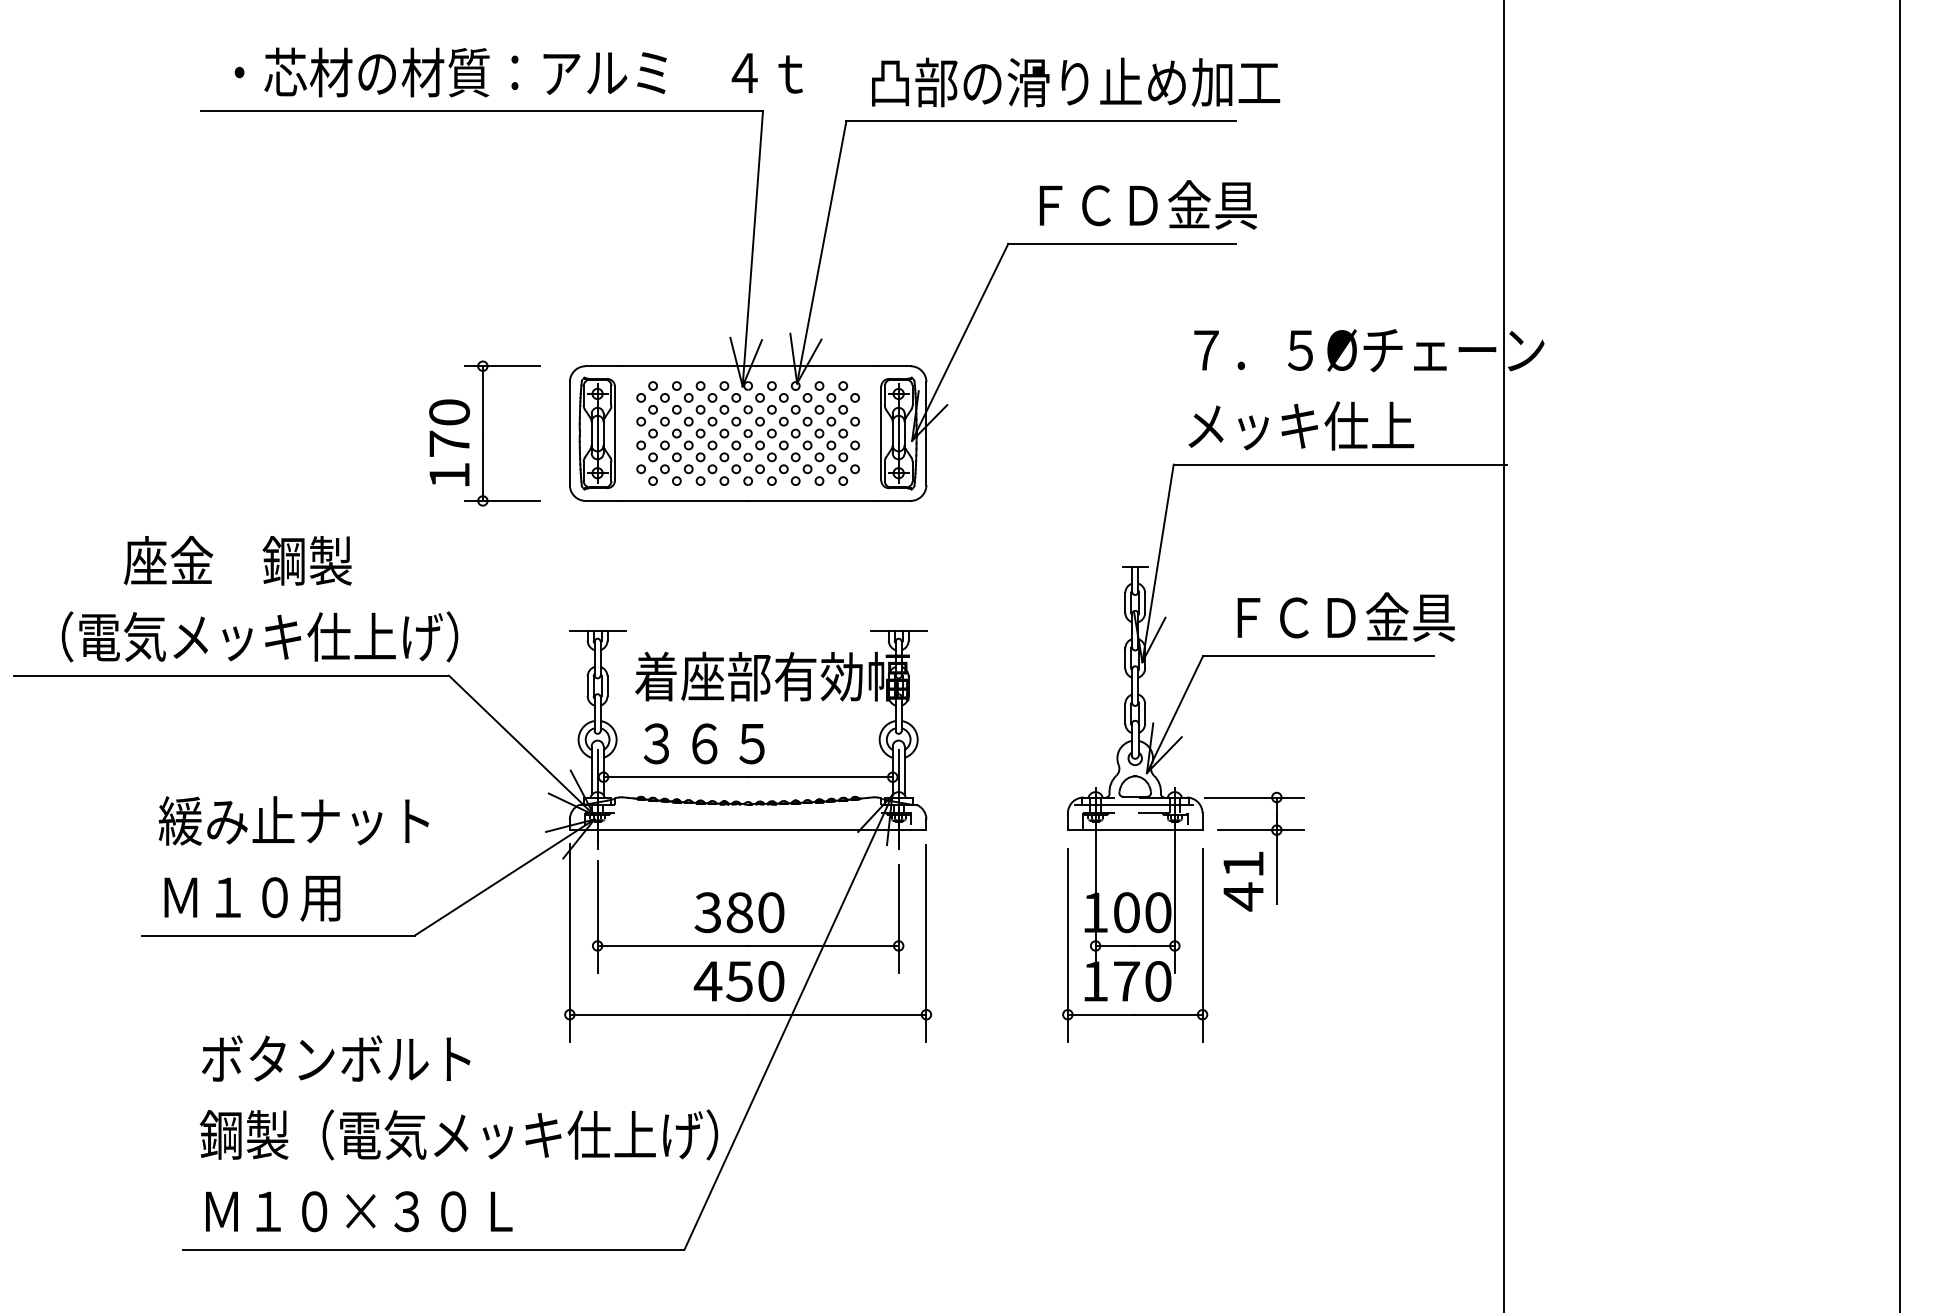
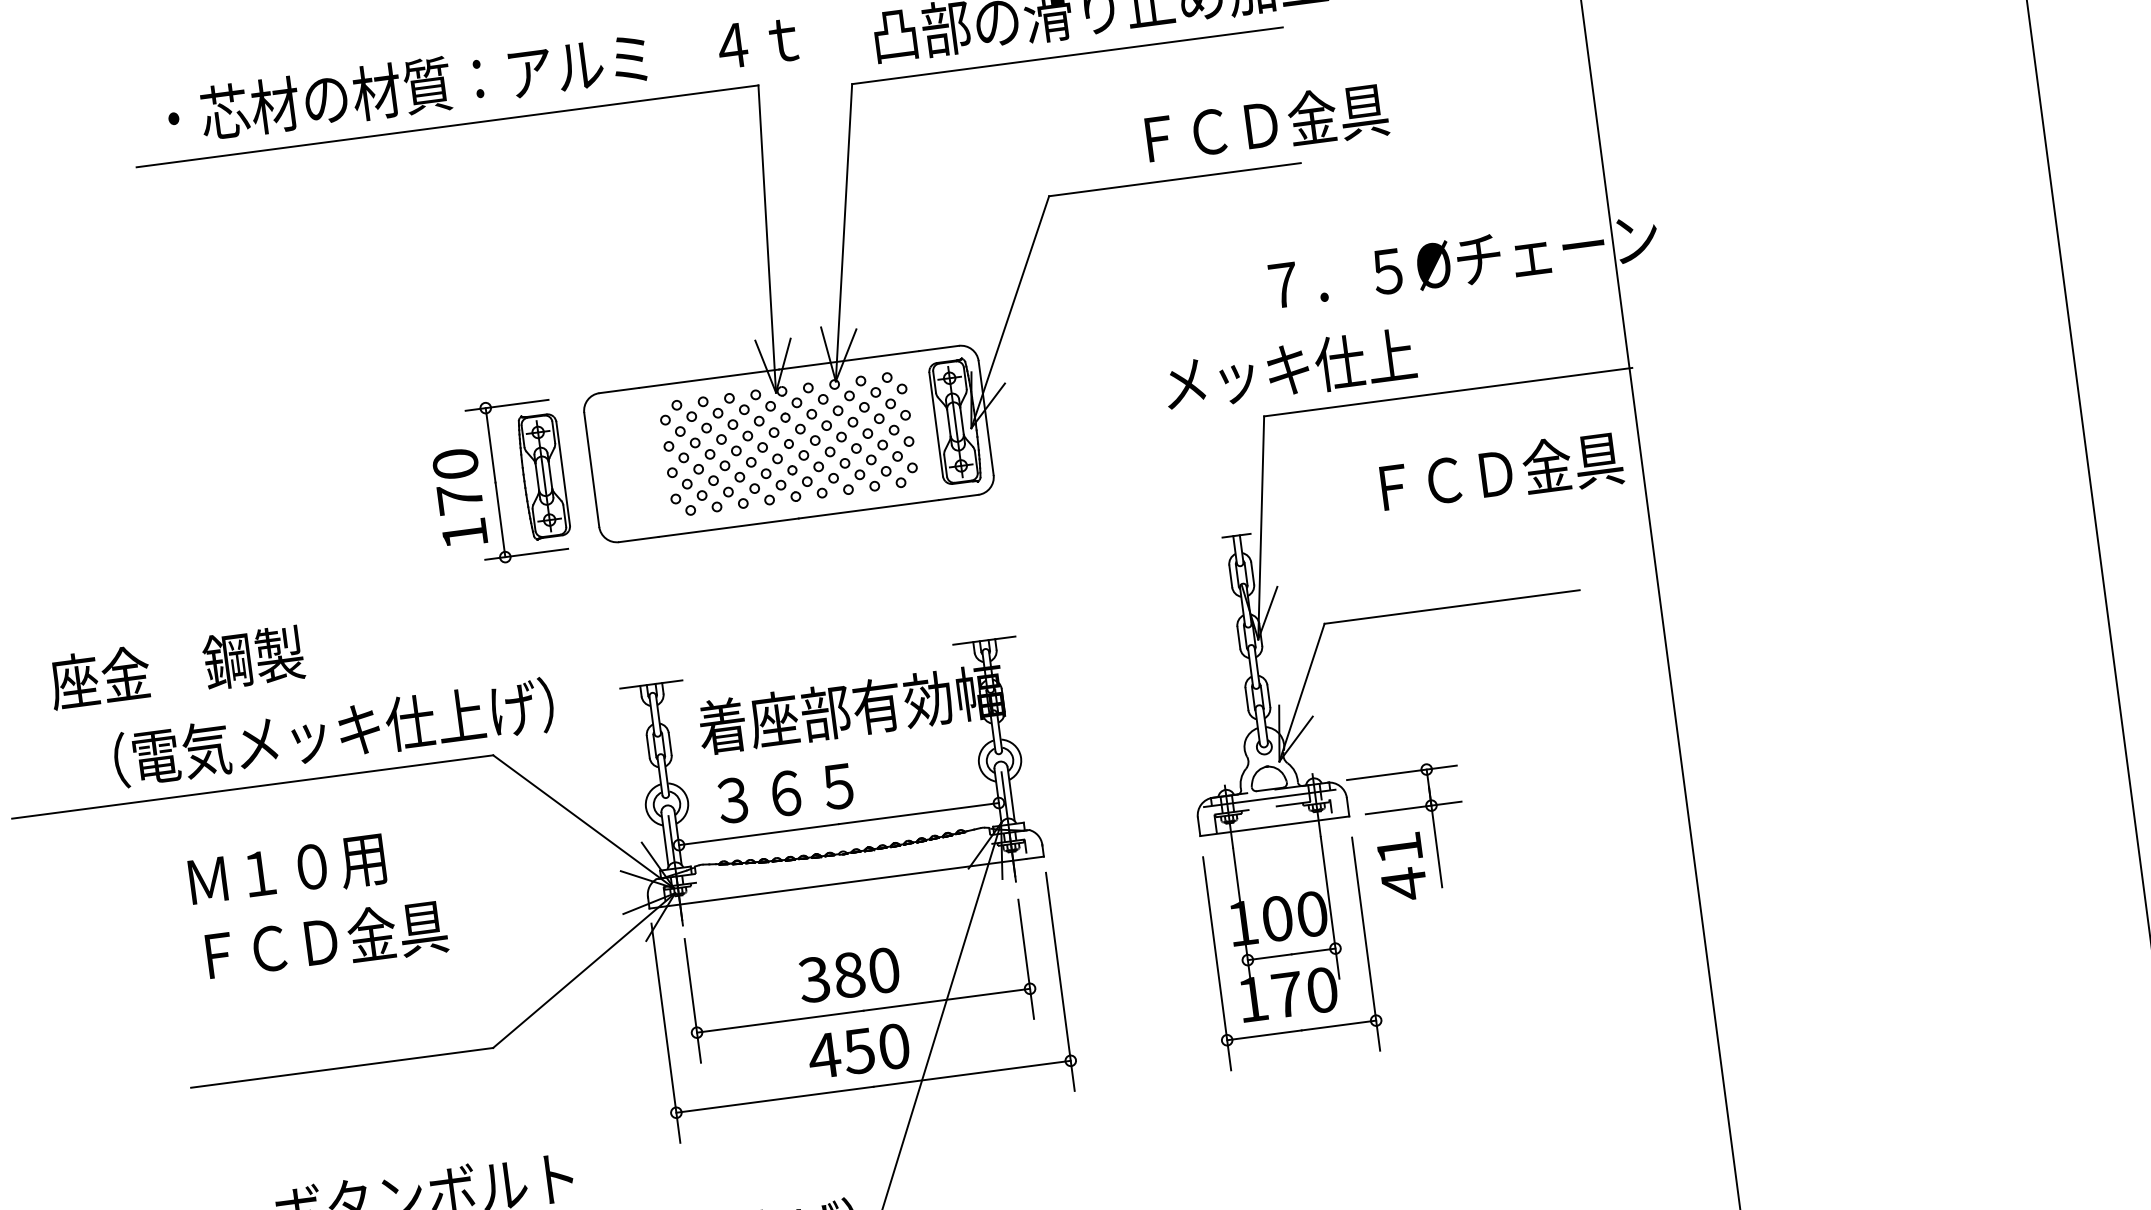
text: (1147, 204) -> (1265, 123), moved
text: (1301, 425) -> (1290, 368), moved
part: (596, 433) -> (542, 476), moved
text: (237, 560) -> (176, 667), moved
text: (1345, 616) -> (1500, 471), moved
text: (259, 636) -> (333, 732), moved
text: (293, 820) -> (342, 938), 緩み止ナット -> ＦＣＤ金具
text: (252, 898) -> (287, 871), moved

